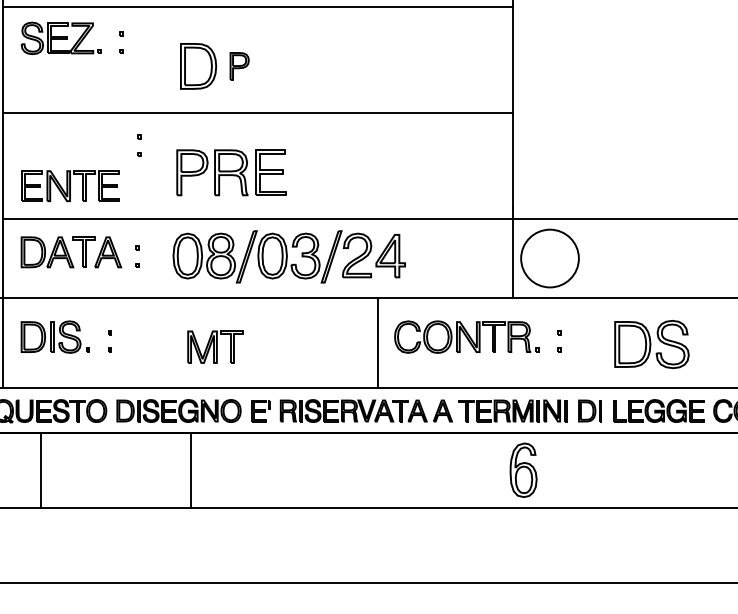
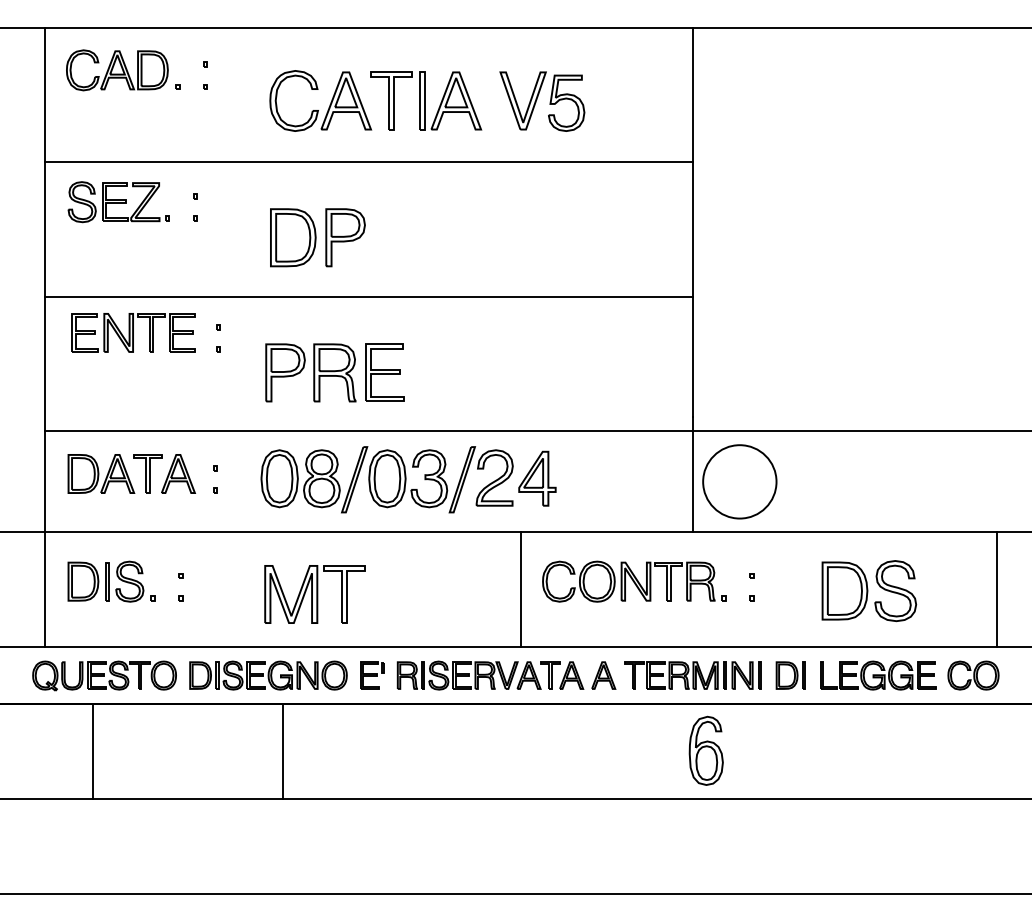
part: (239, 66) -> (345, 237), size x1.67
part: (70, 185) -> (133, 332), moved
part: (215, 347) -> (314, 594), size x1.43

